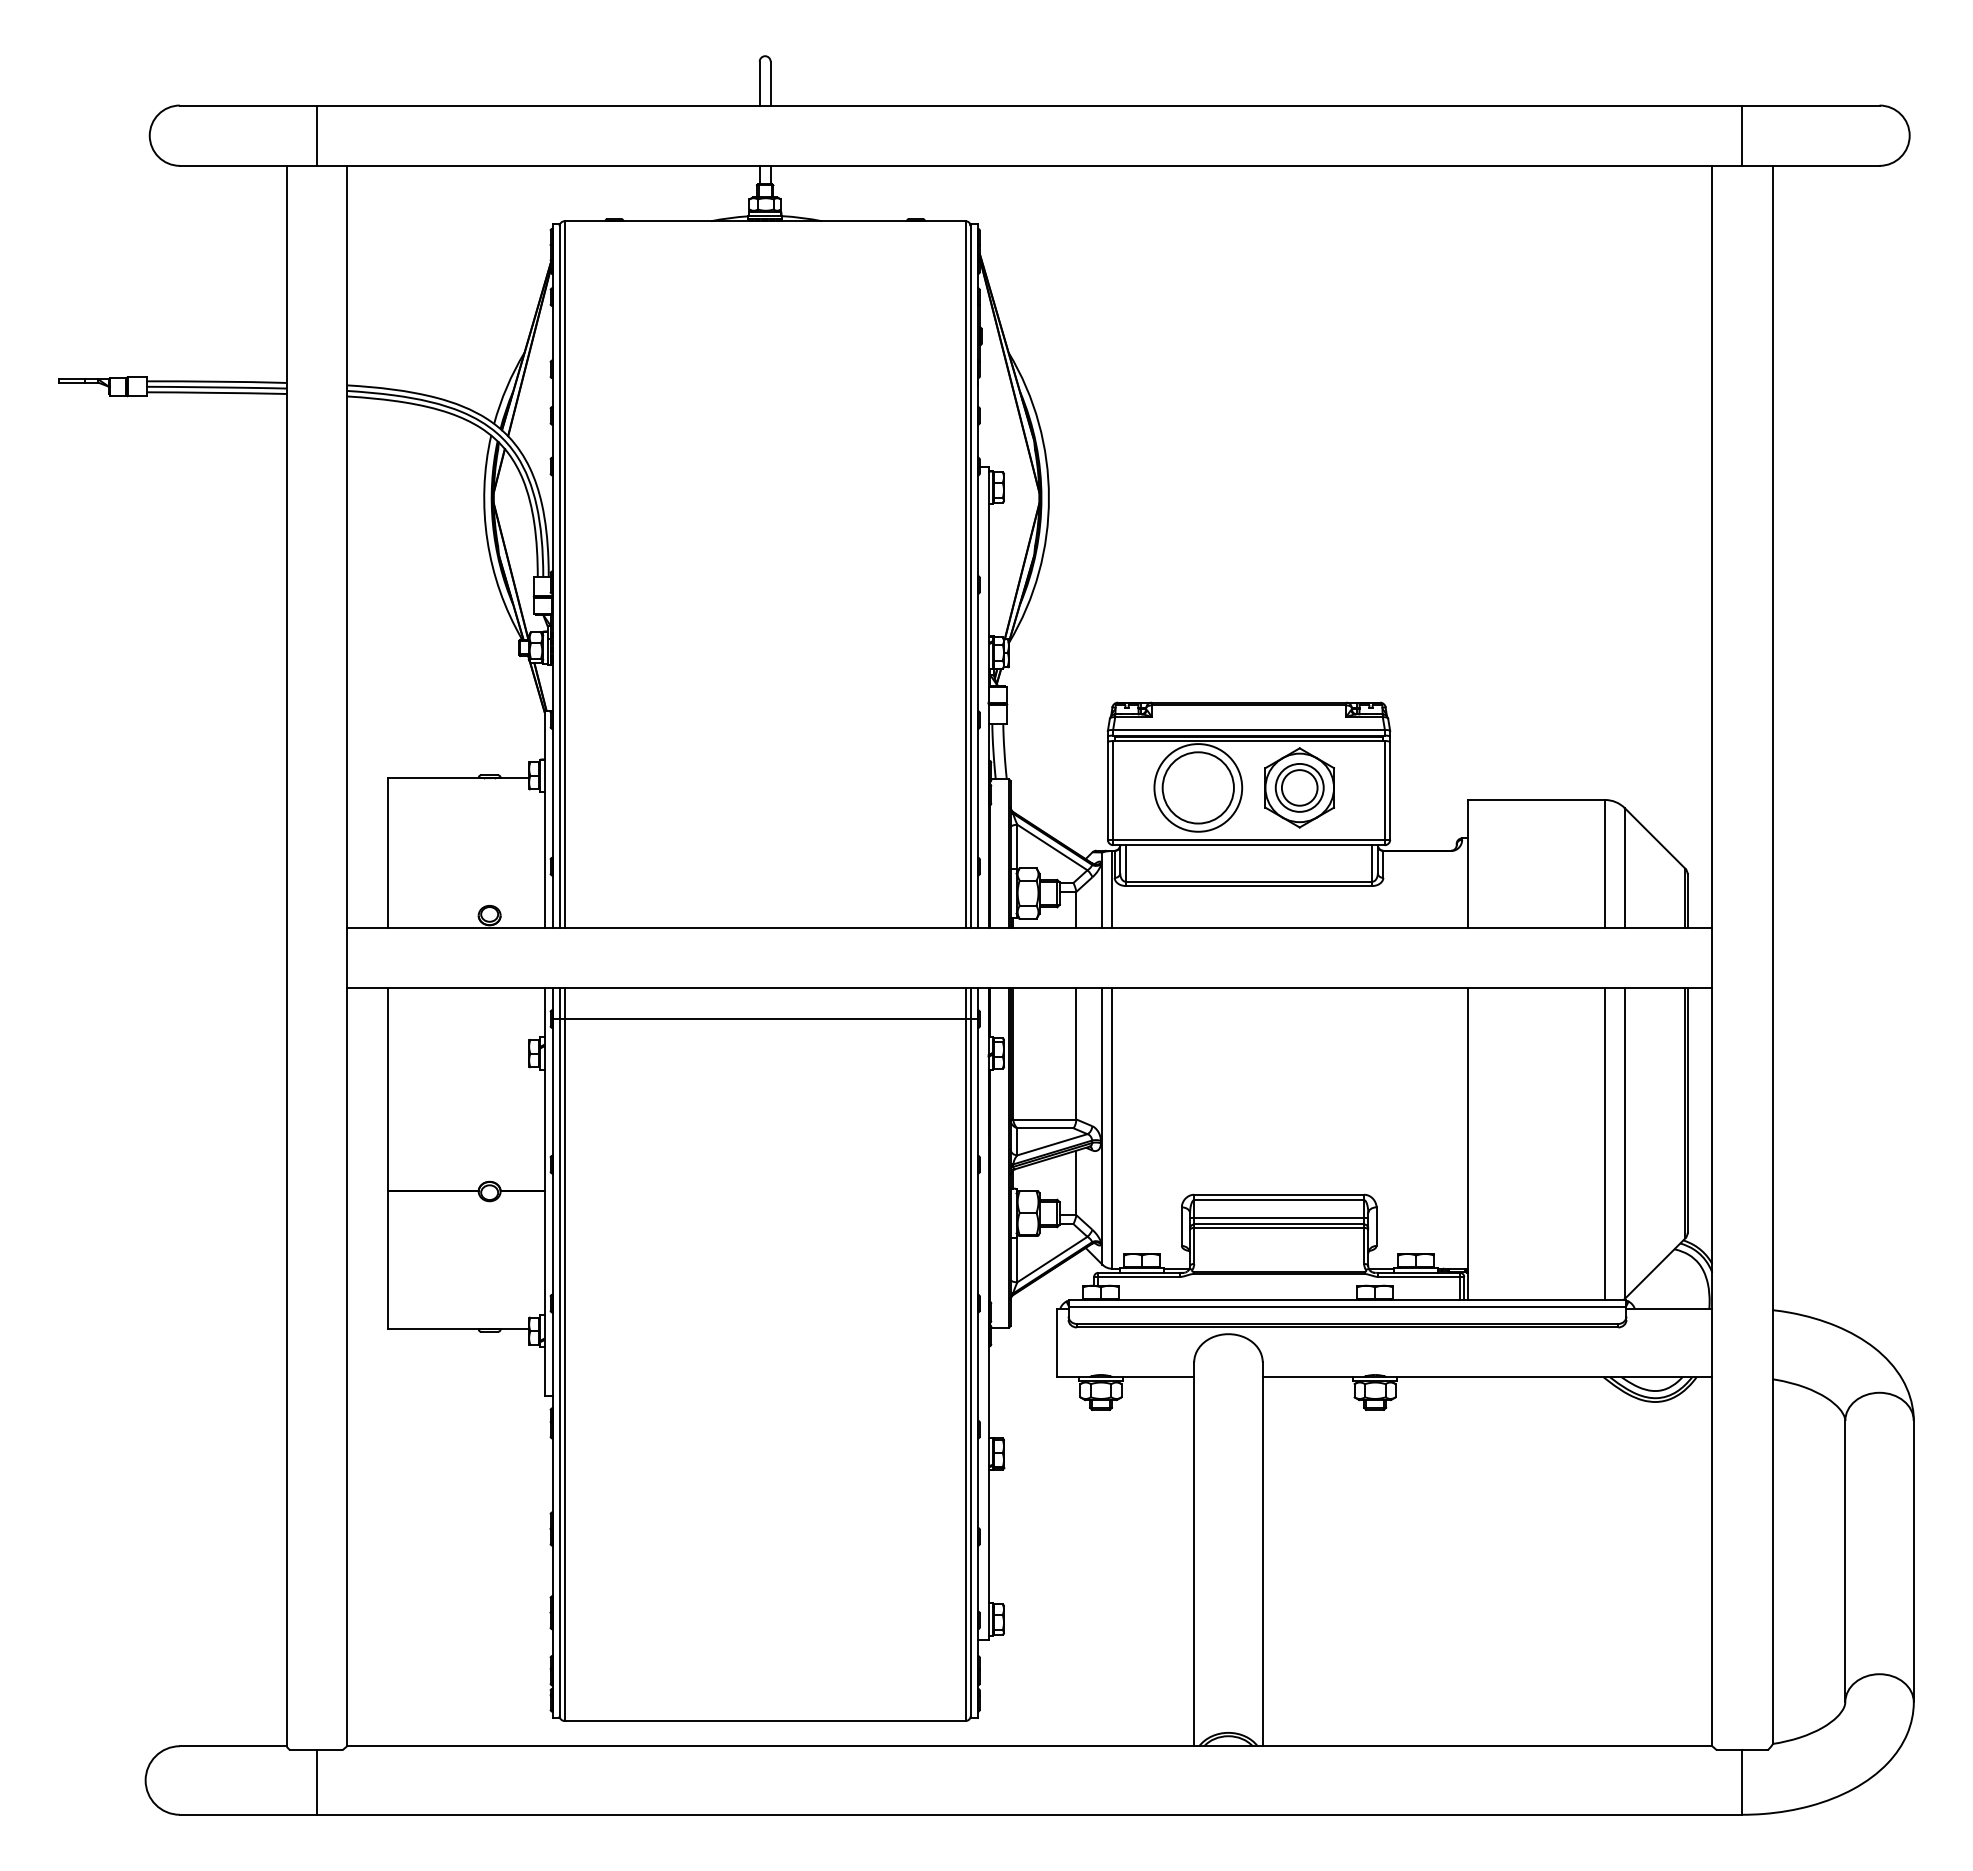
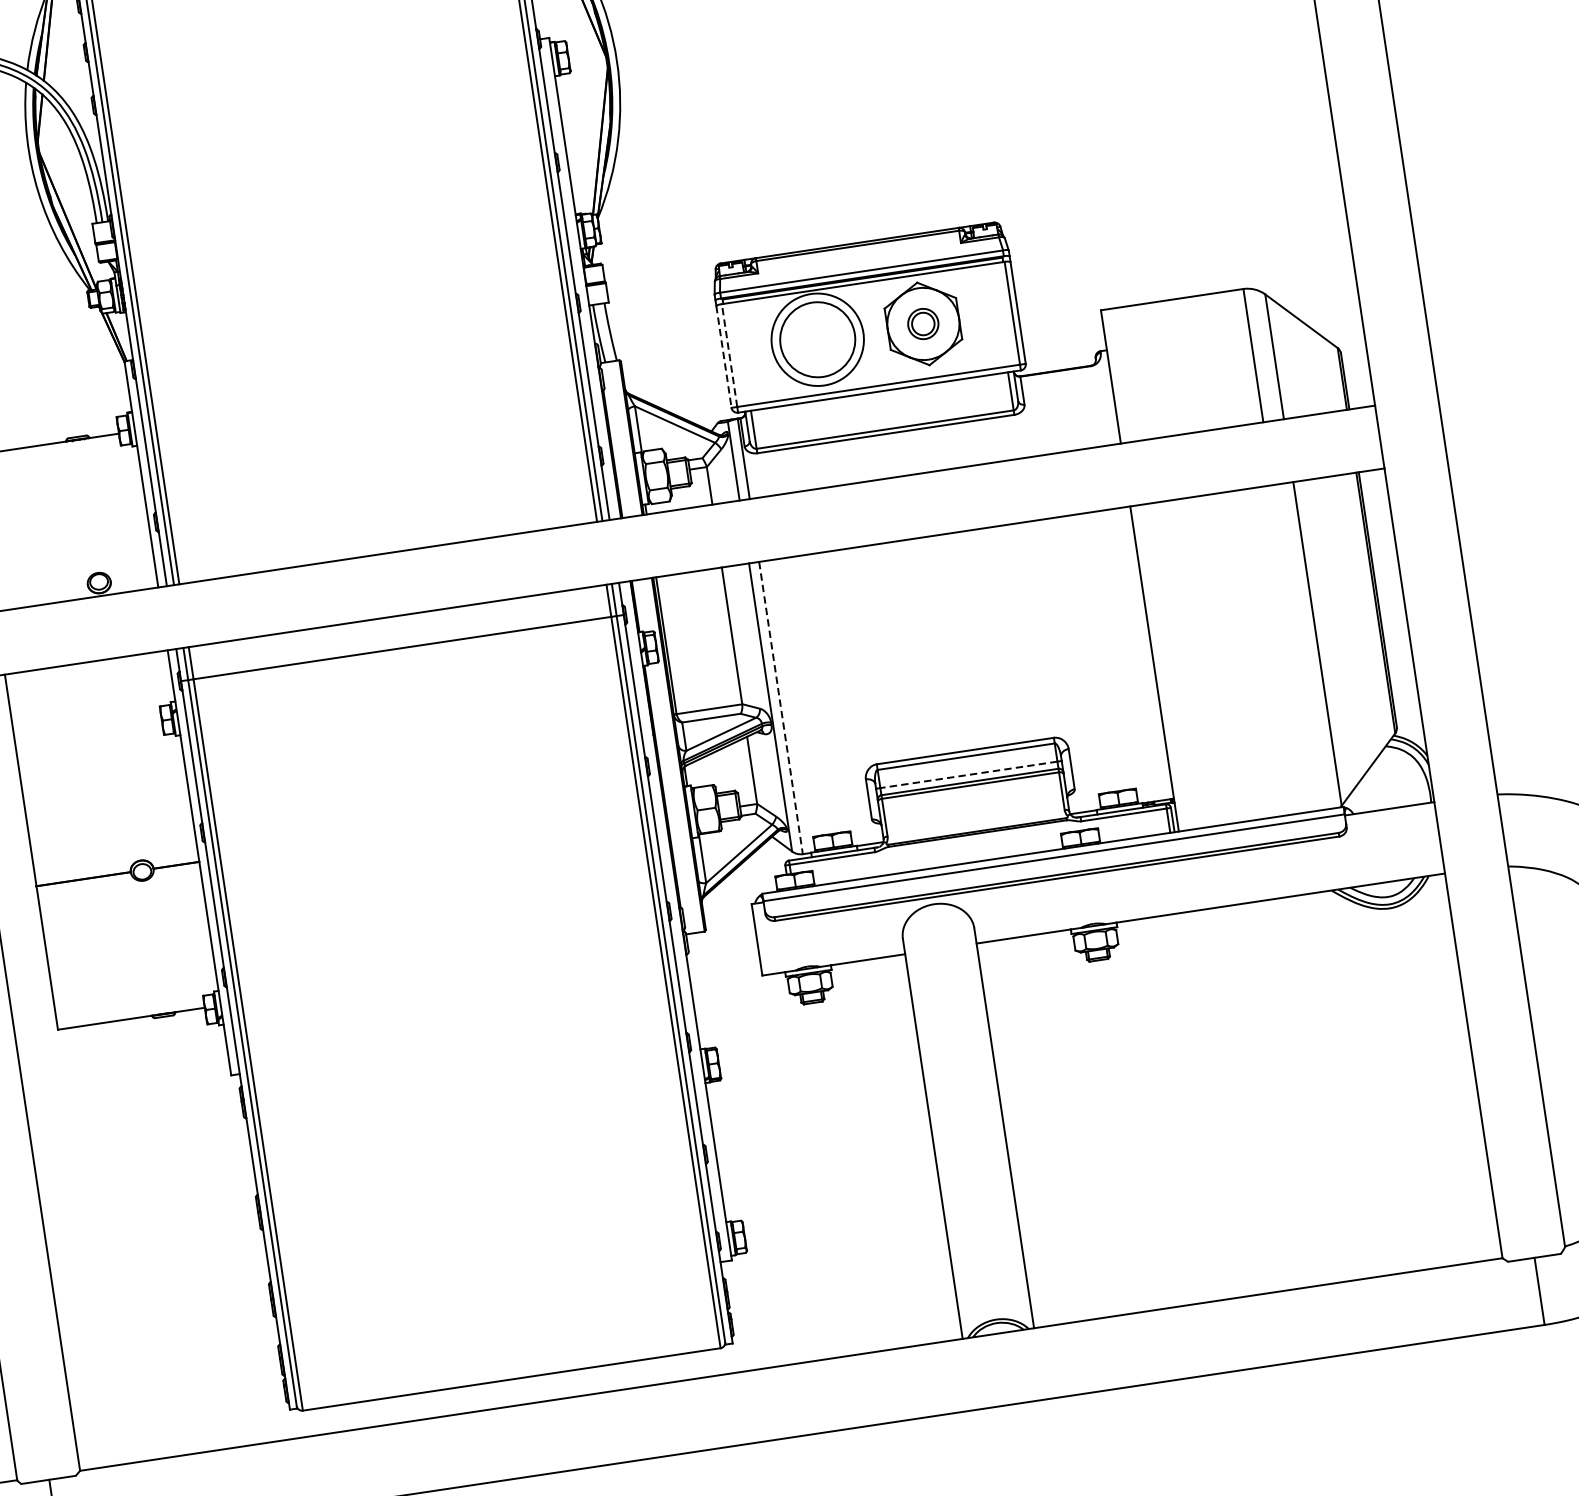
part: (1299, 787) -> (923, 323), size x0.6
line: (1113, 789) -> (729, 354), solid -> dashed
line: (1107, 790) -> (723, 356), solid -> dashed
line: (1112, 1129) -> (781, 709), solid -> dashed
line: (1605, 1144) -> (1297, 647), removed
line: (1279, 1217) -> (969, 774), solid -> dashed

